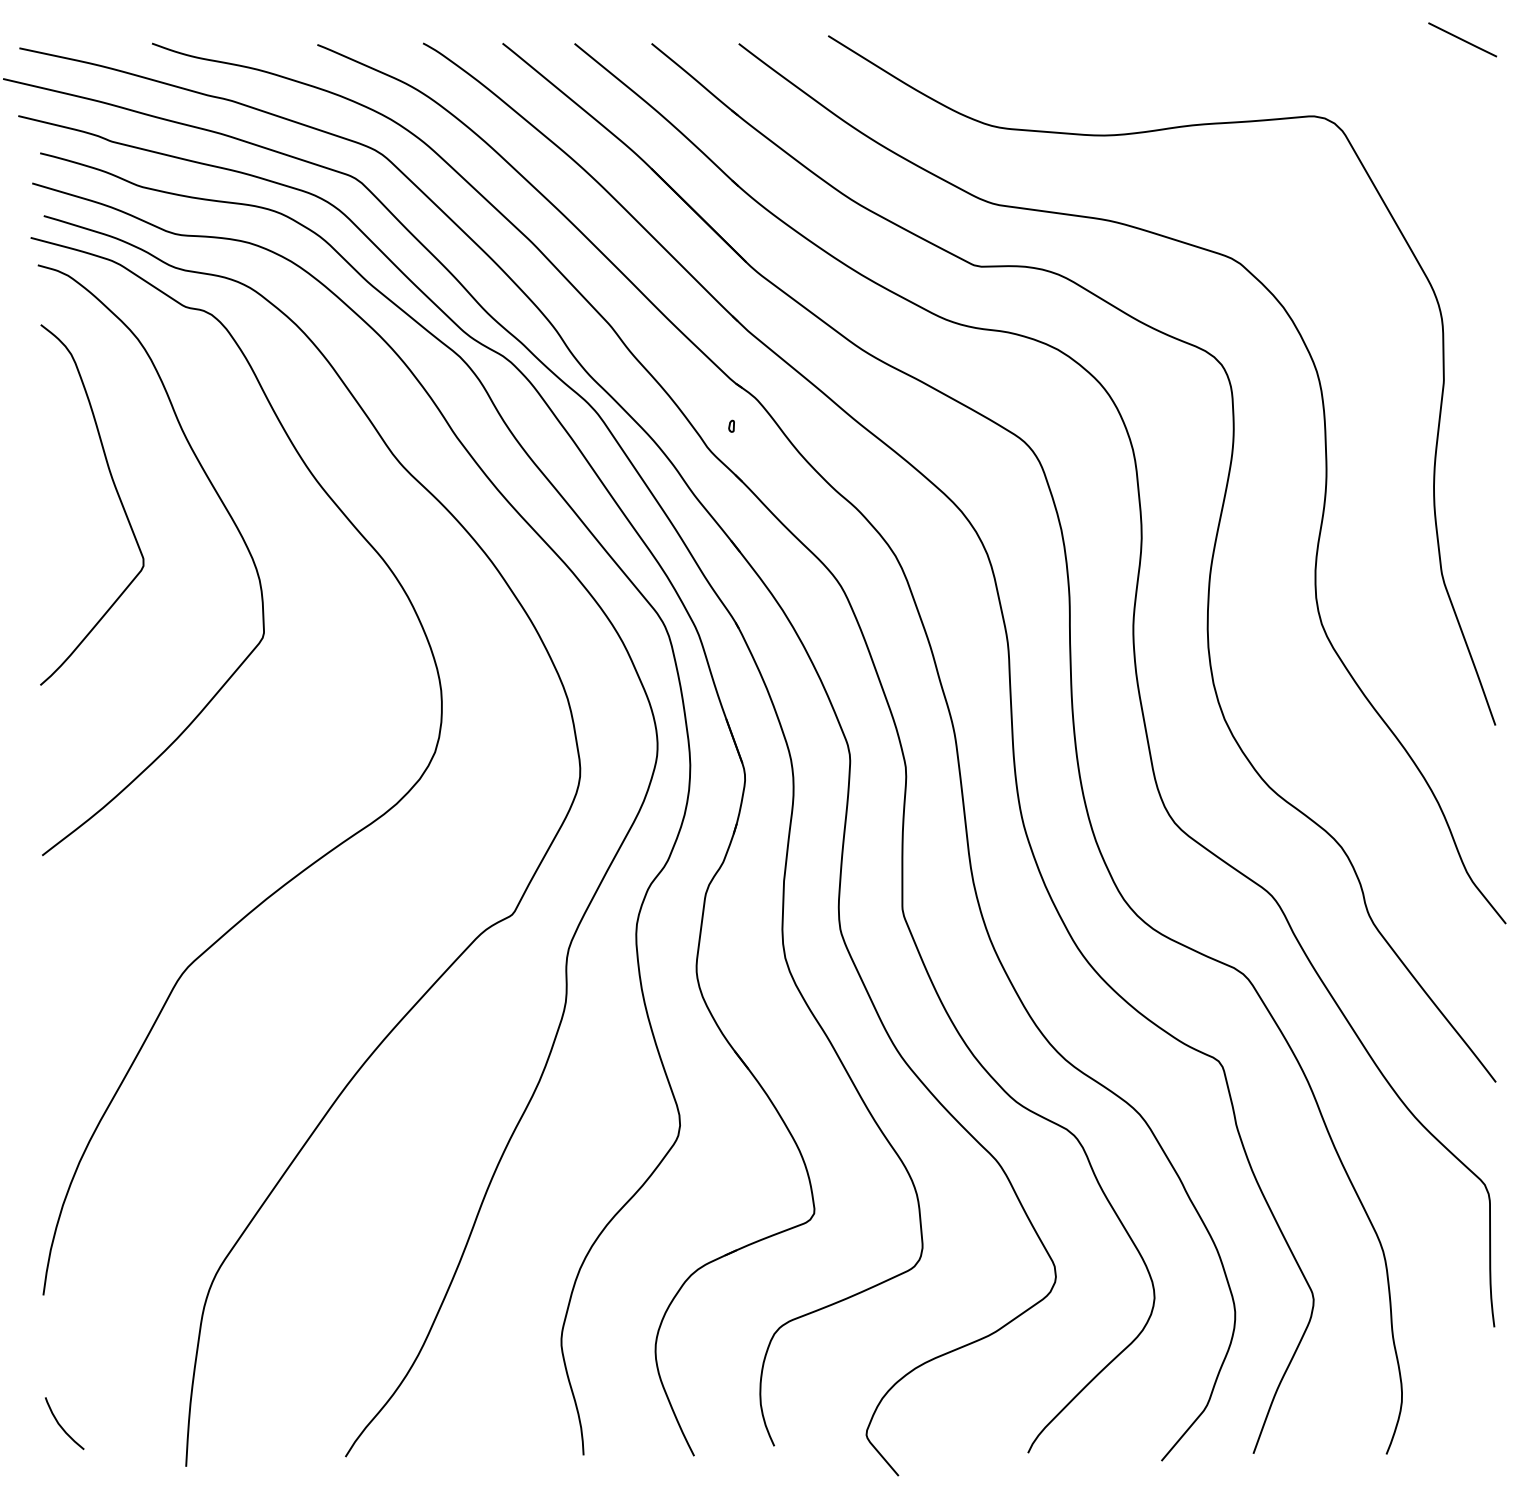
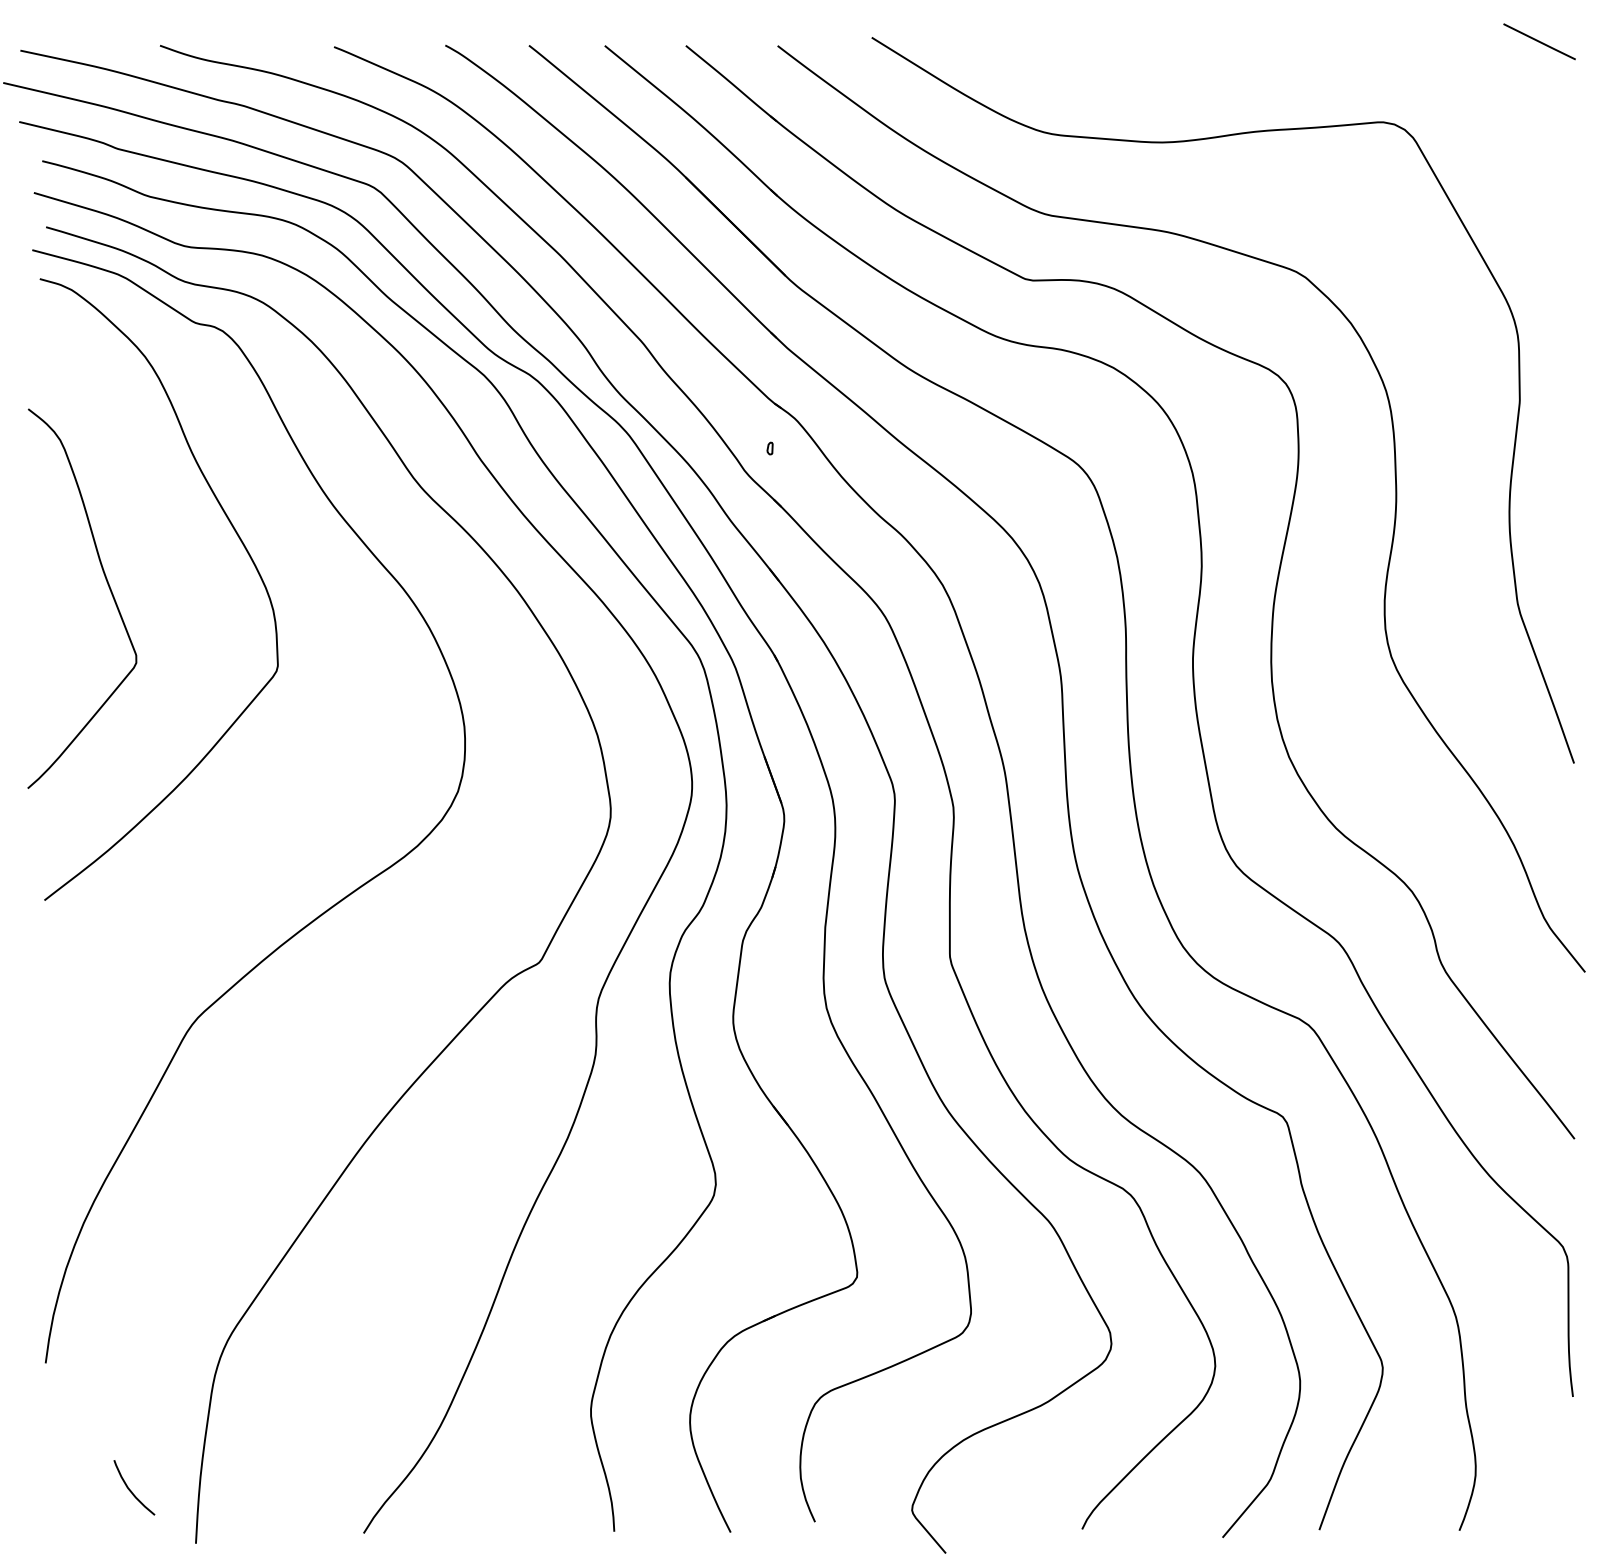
curve: (117, 495) -> (108, 588), moved
curve: (61, 1425) -> (131, 1489), moved

